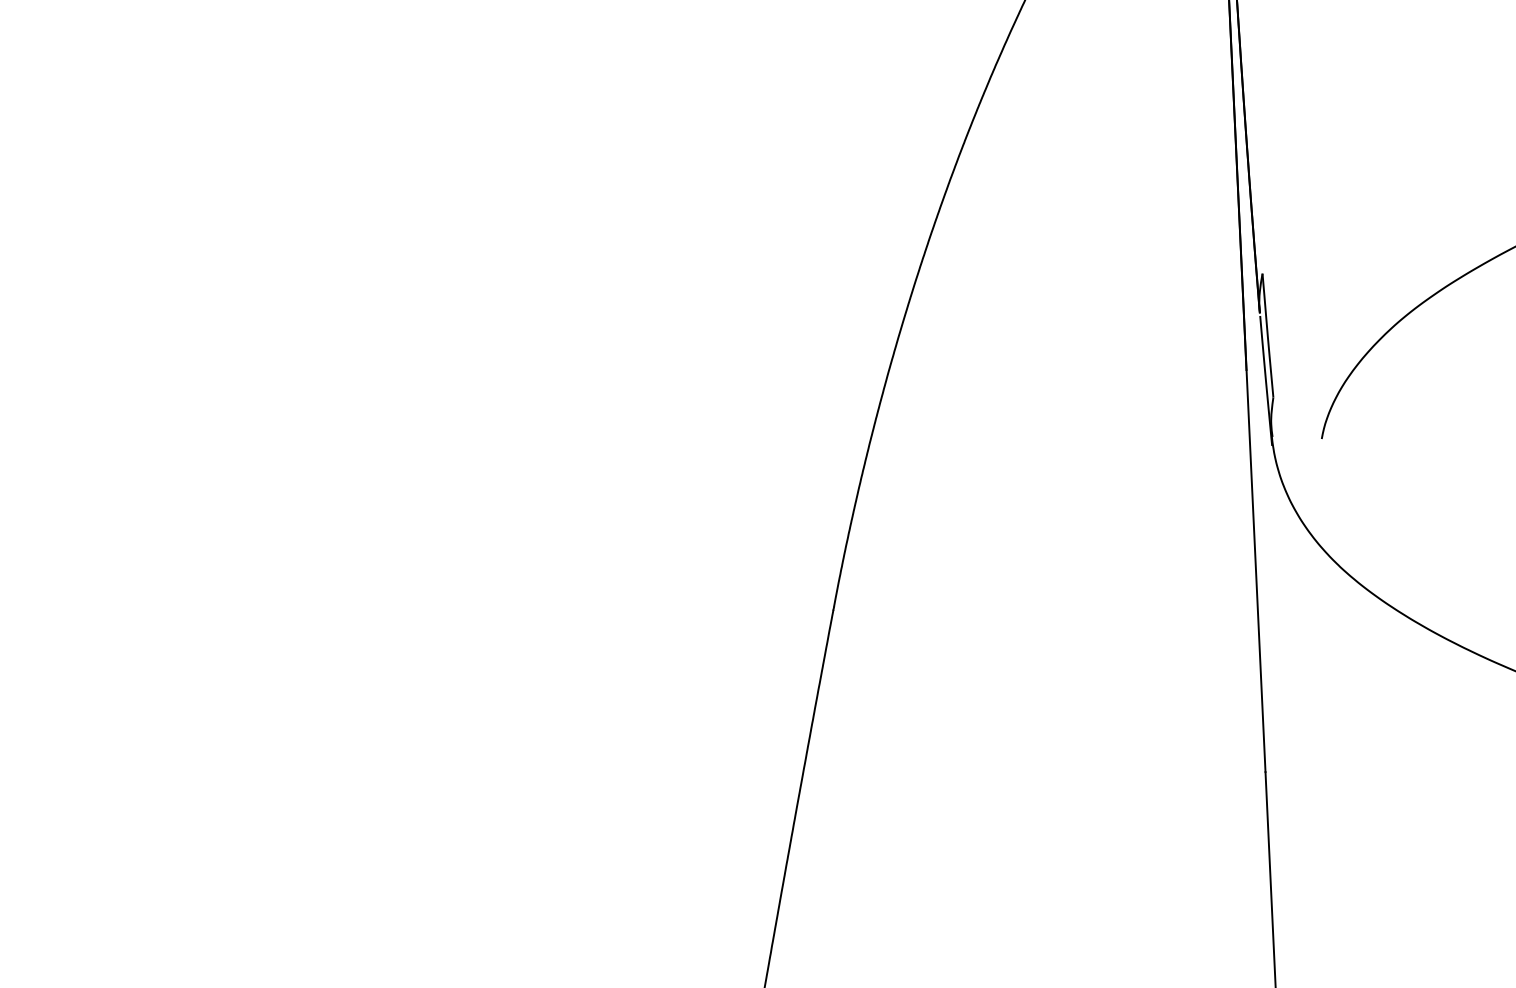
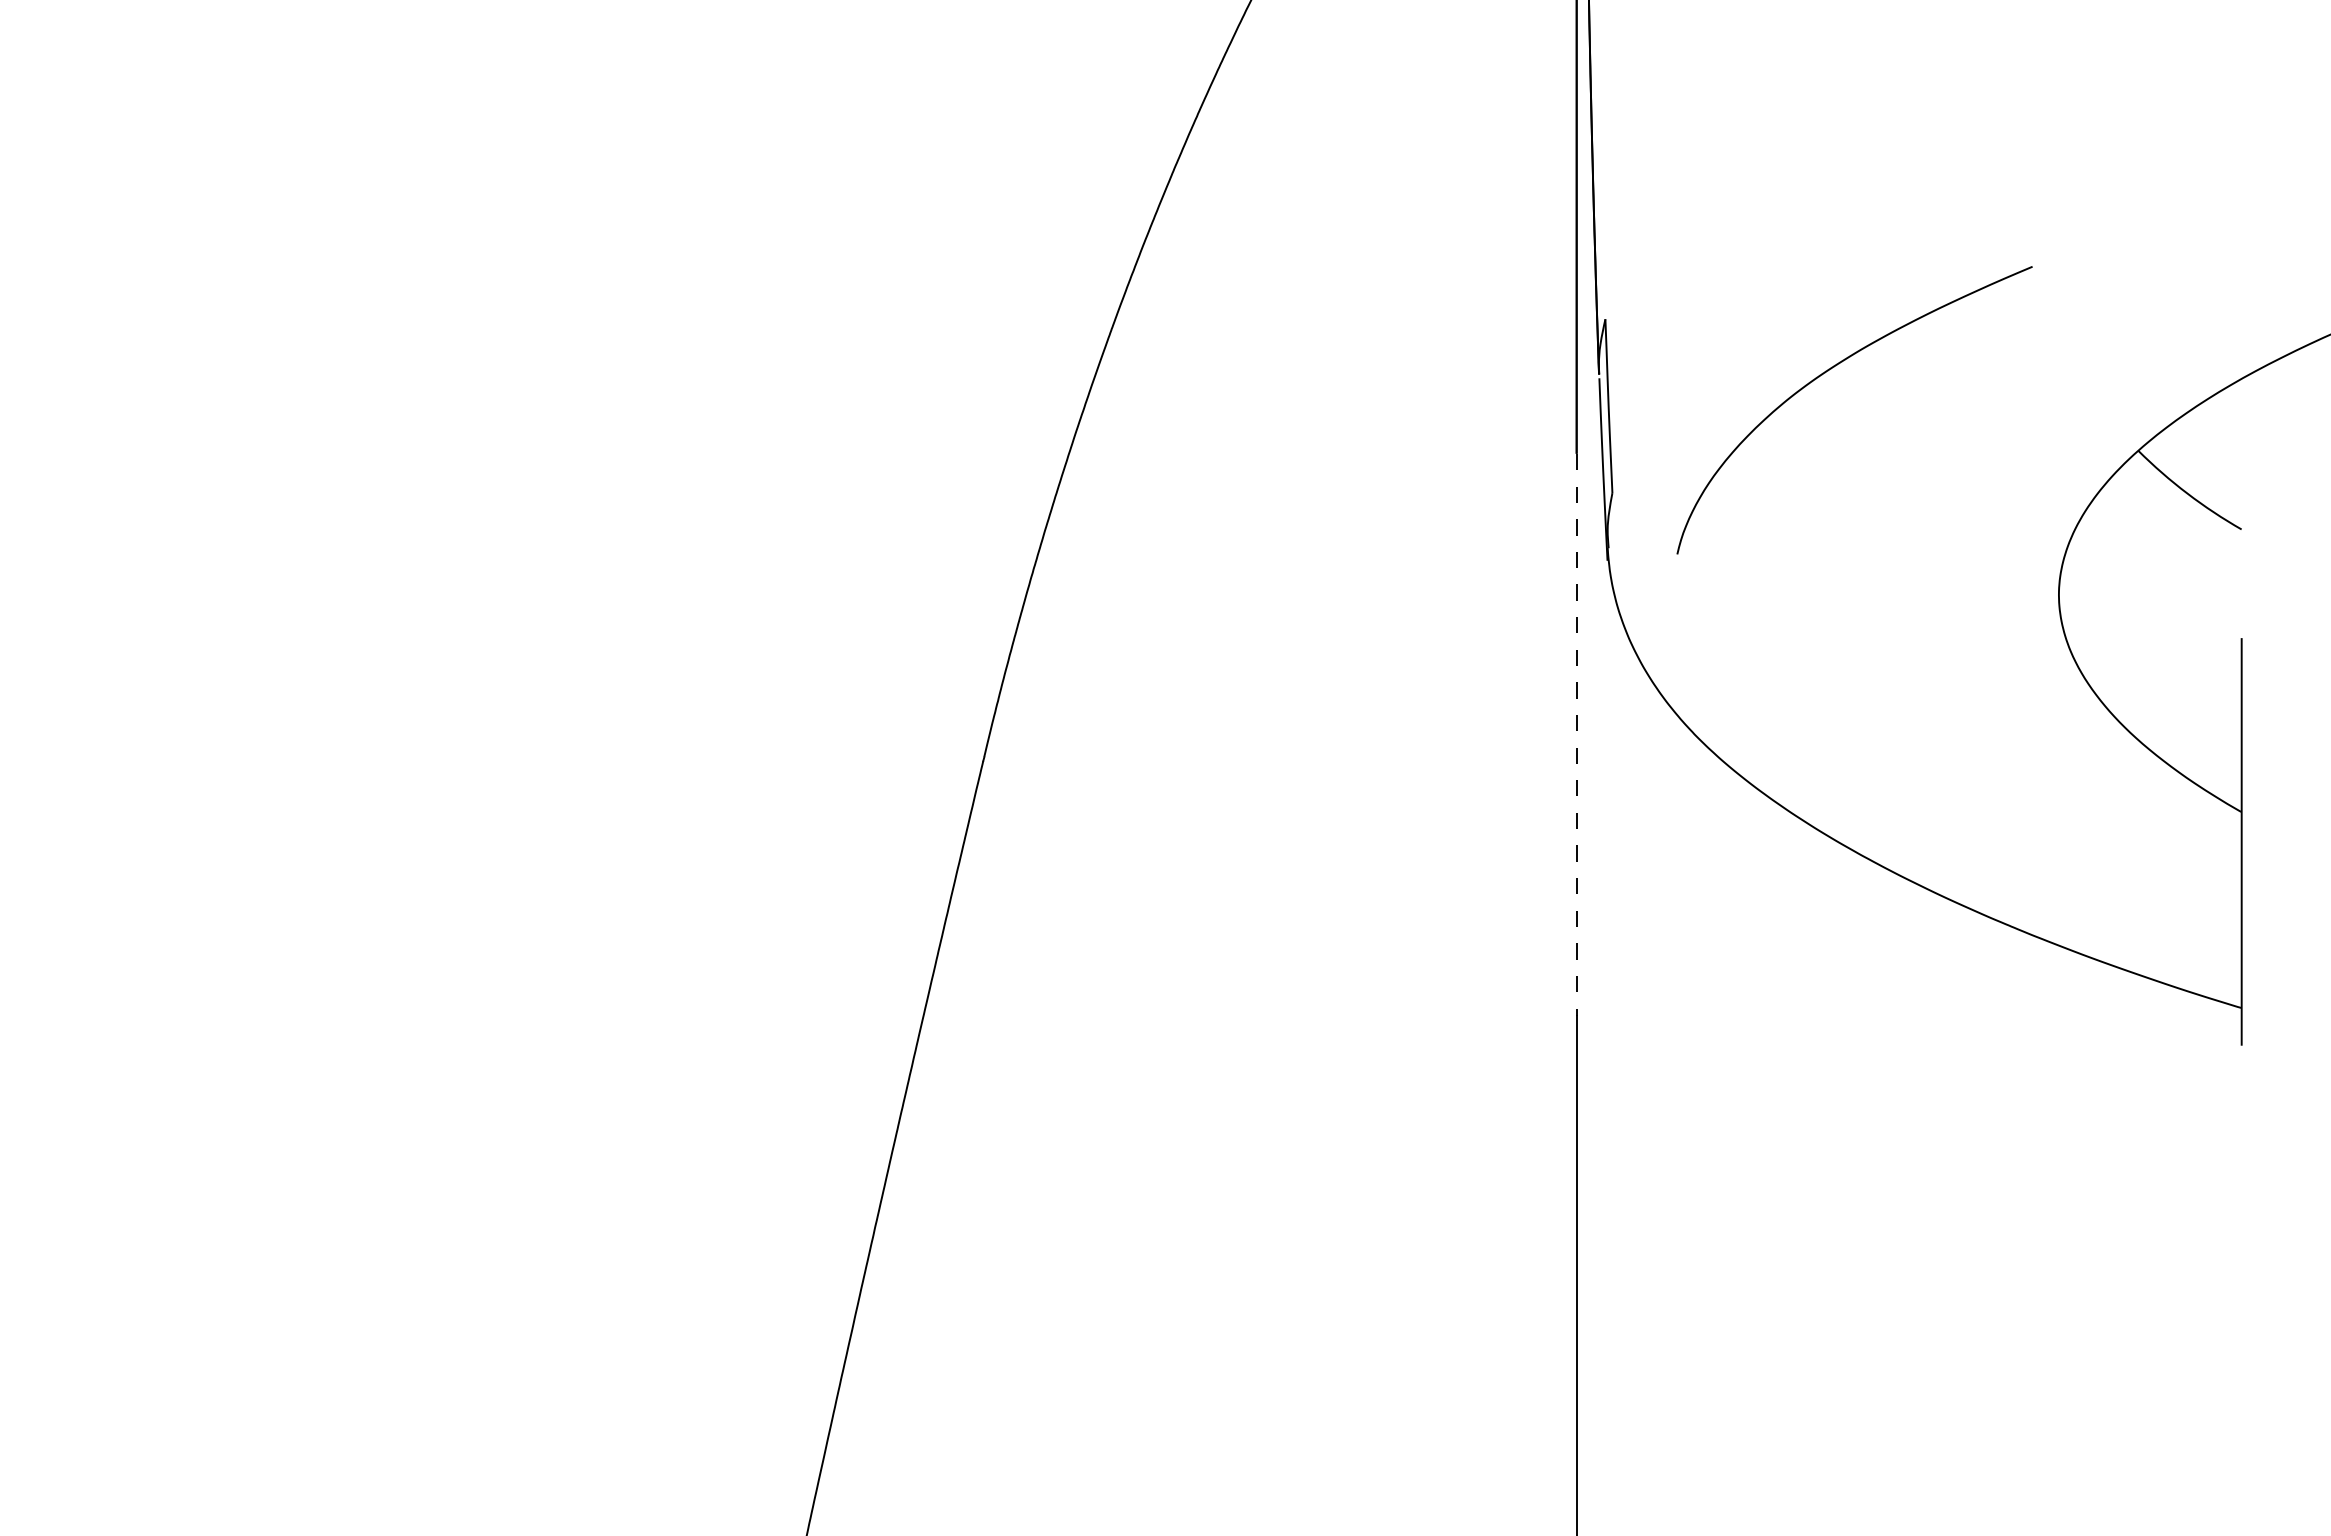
line: (1255, 571) -> (1576, 735), solid -> dashed

